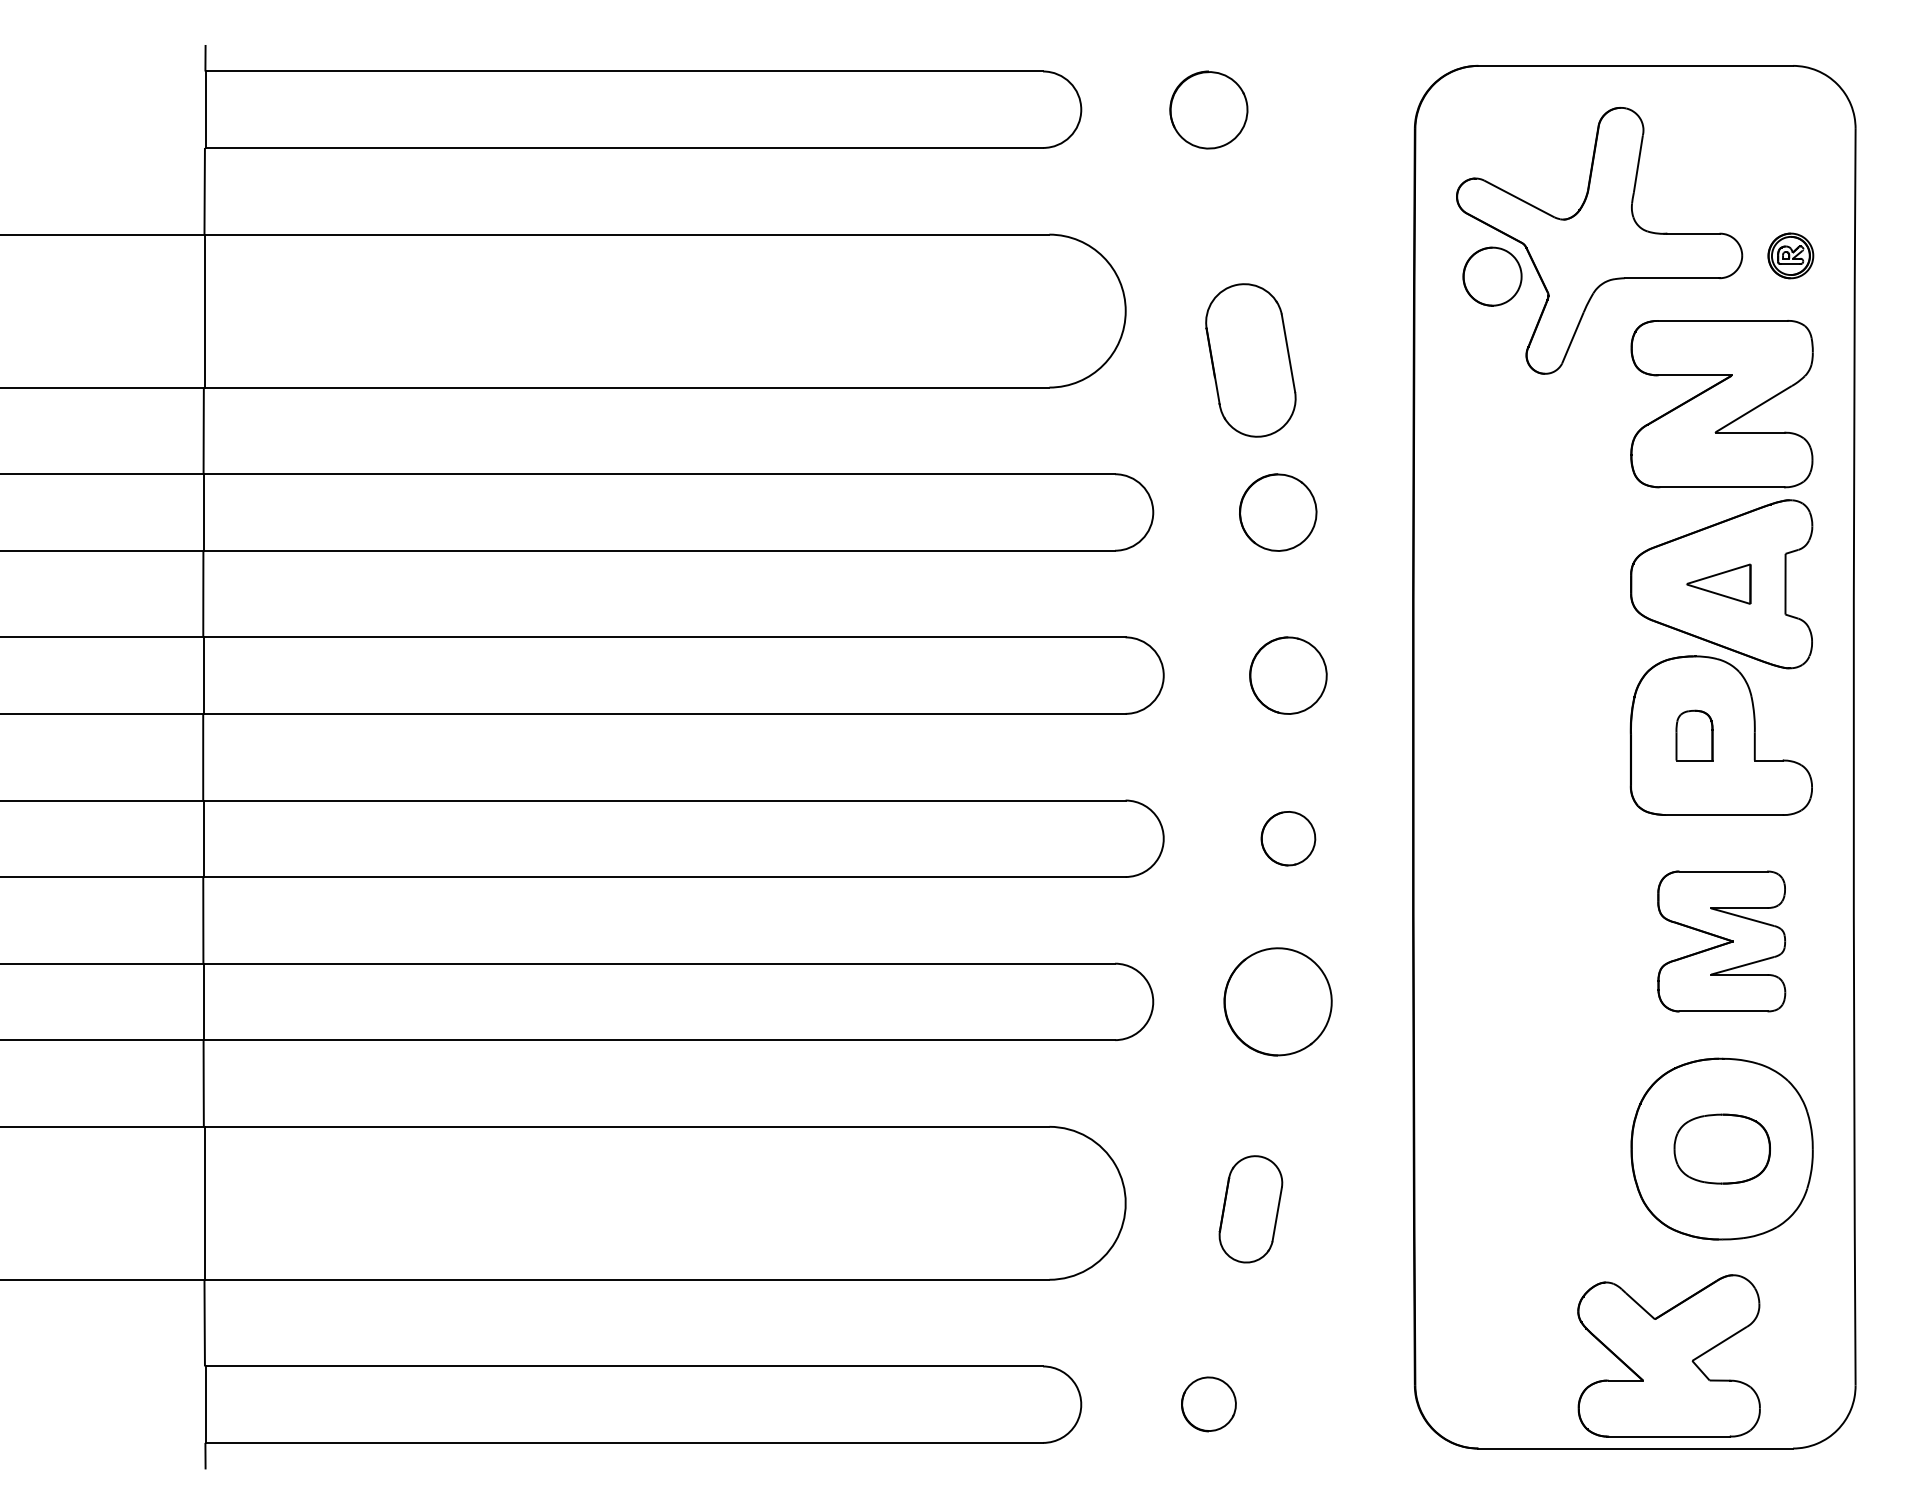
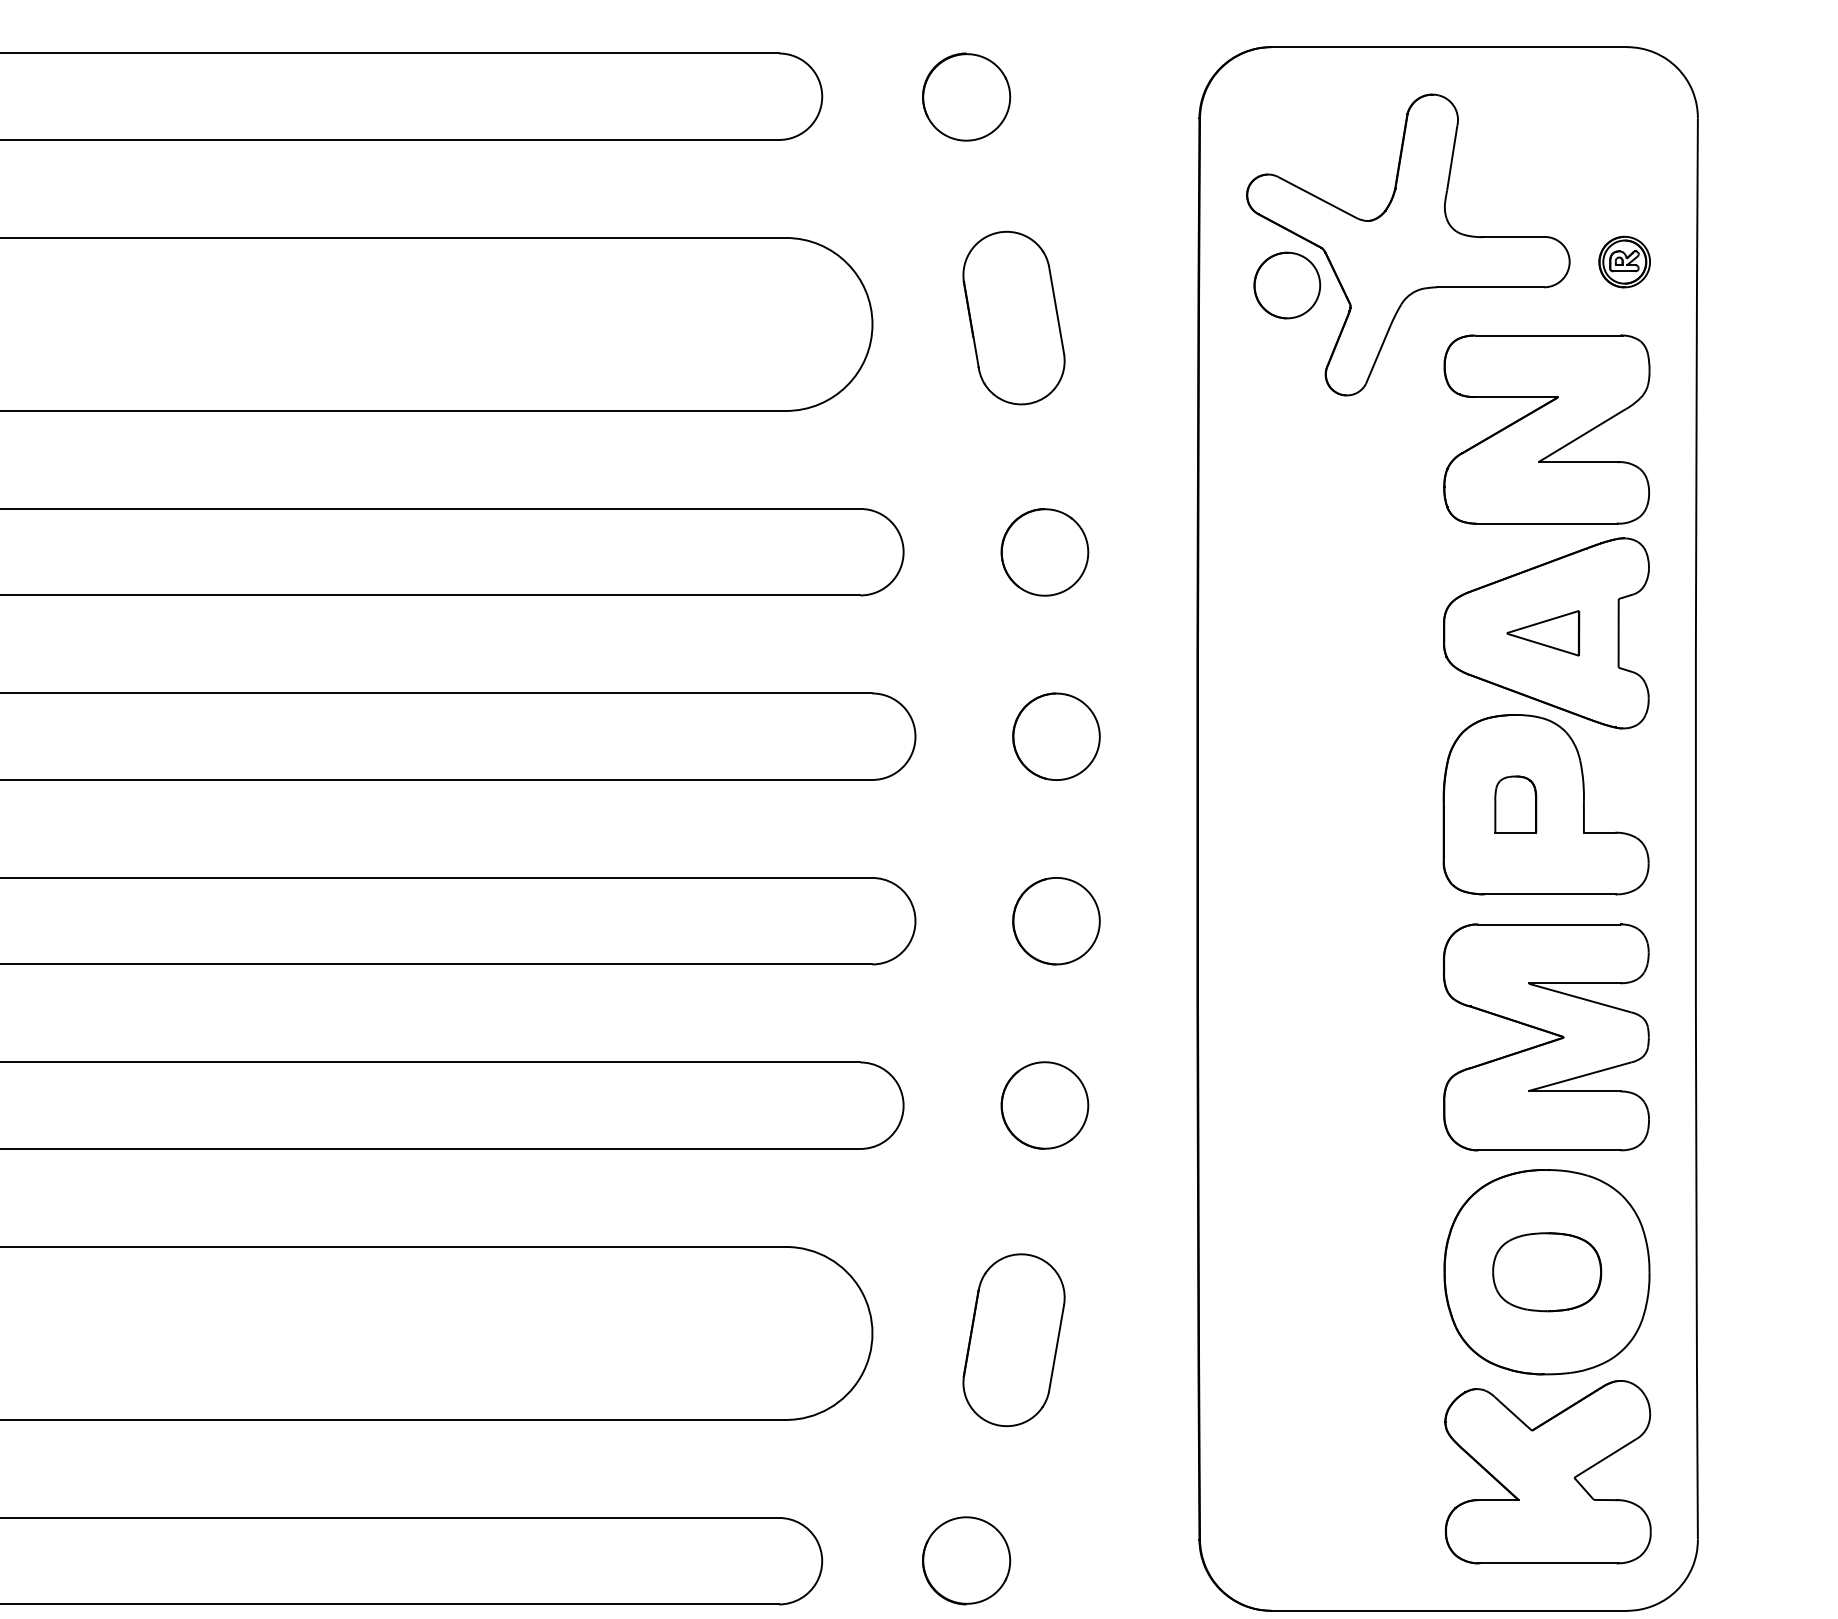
part: (1250, 360) -> (1013, 318), moved
part: (1288, 838) -> (1056, 920), size x1.43
part: (1721, 941) -> (1546, 1037), size x1.43
part: (1278, 1001) -> (1045, 1105), size x0.71
part: (1250, 1209) -> (1013, 1340), size x1.43
part: (1668, 1355) -> (1547, 1471), moved
part: (1208, 1404) -> (966, 1560), size x1.43

